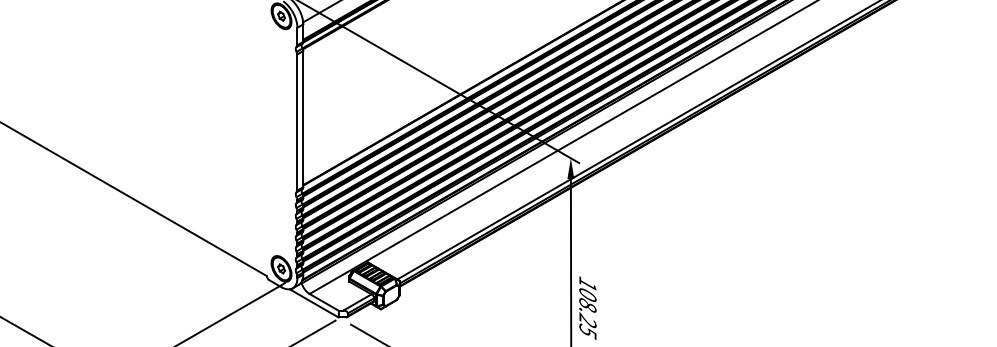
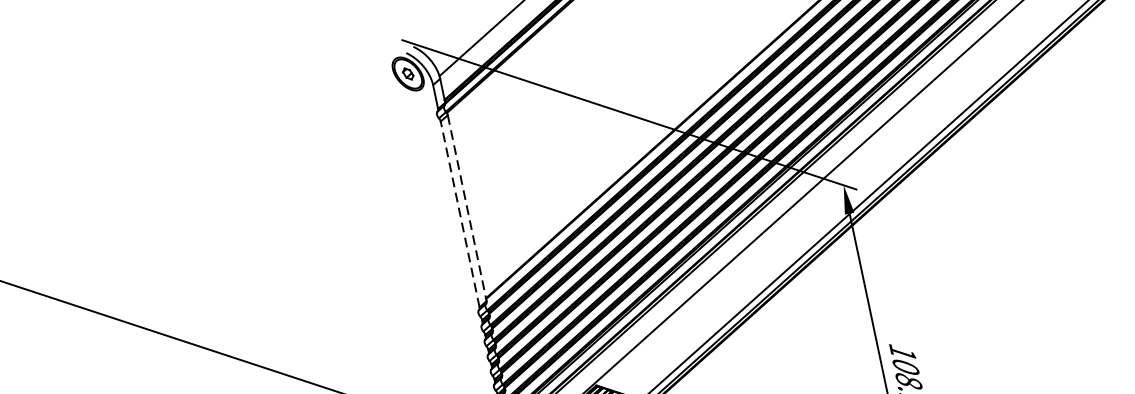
line: (303, 119) -> (467, 208), solid -> dashed
line: (297, 121) -> (460, 213), solid -> dashed

